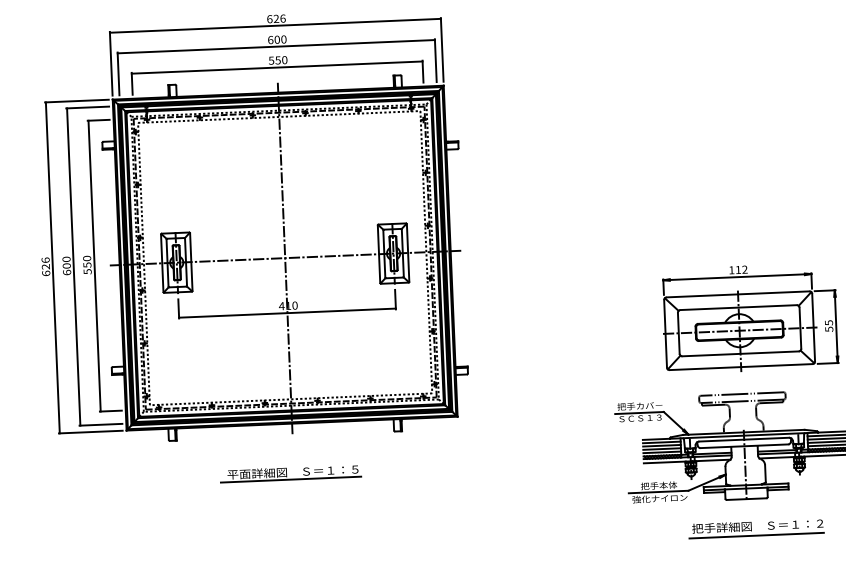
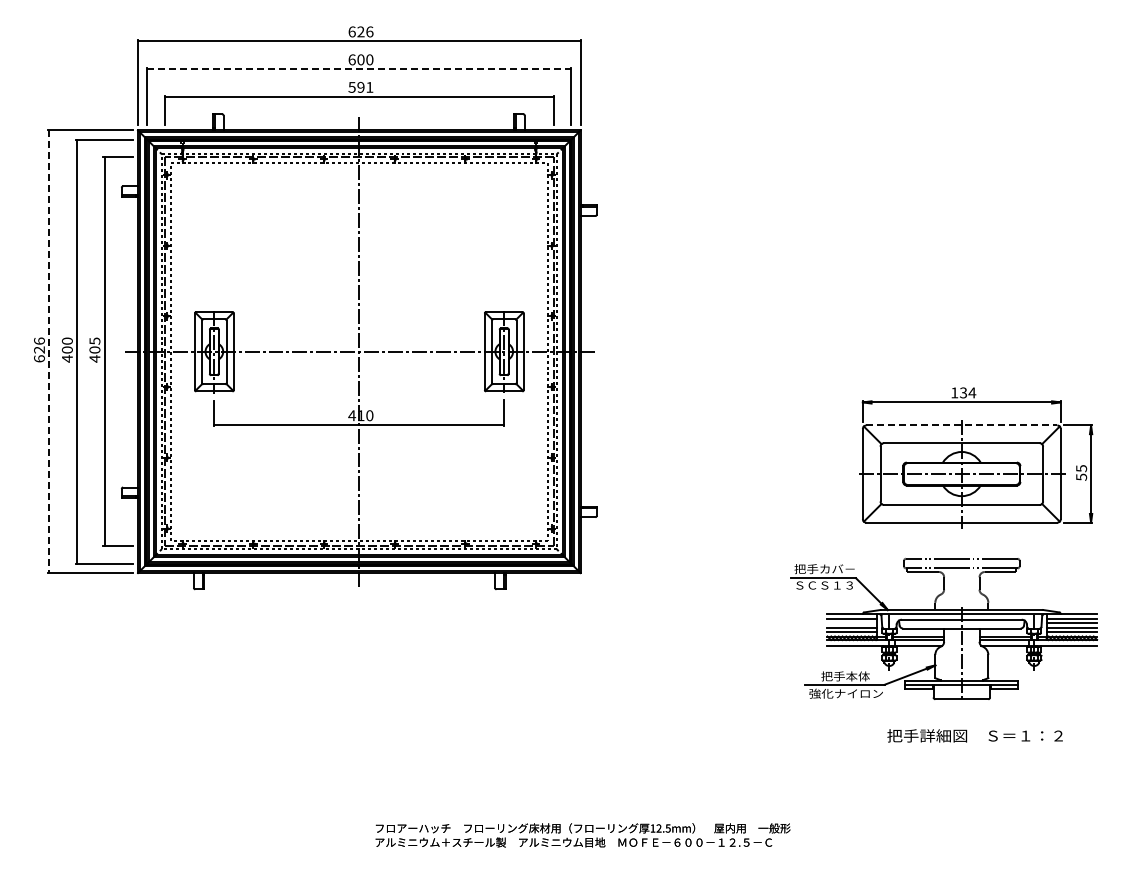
line: (276, 47) -> (359, 69), solid -> dashed
text: (281, 59) -> (365, 86), 550 -> 591
text: (87, 264) -> (94, 349), 550 -> 405
line: (52, 268) -> (48, 352), solid -> dashed
text: (742, 269) -> (968, 392), 112 -> 134
text: (66, 272) -> (66, 358), 600 -> 400
line: (738, 294) -> (962, 425), solid -> dashed
line: (661, 445) -> (851, 623), removed
part: (290, 473) -> (354, 639), removed
line: (756, 535) -> (972, 748), removed

